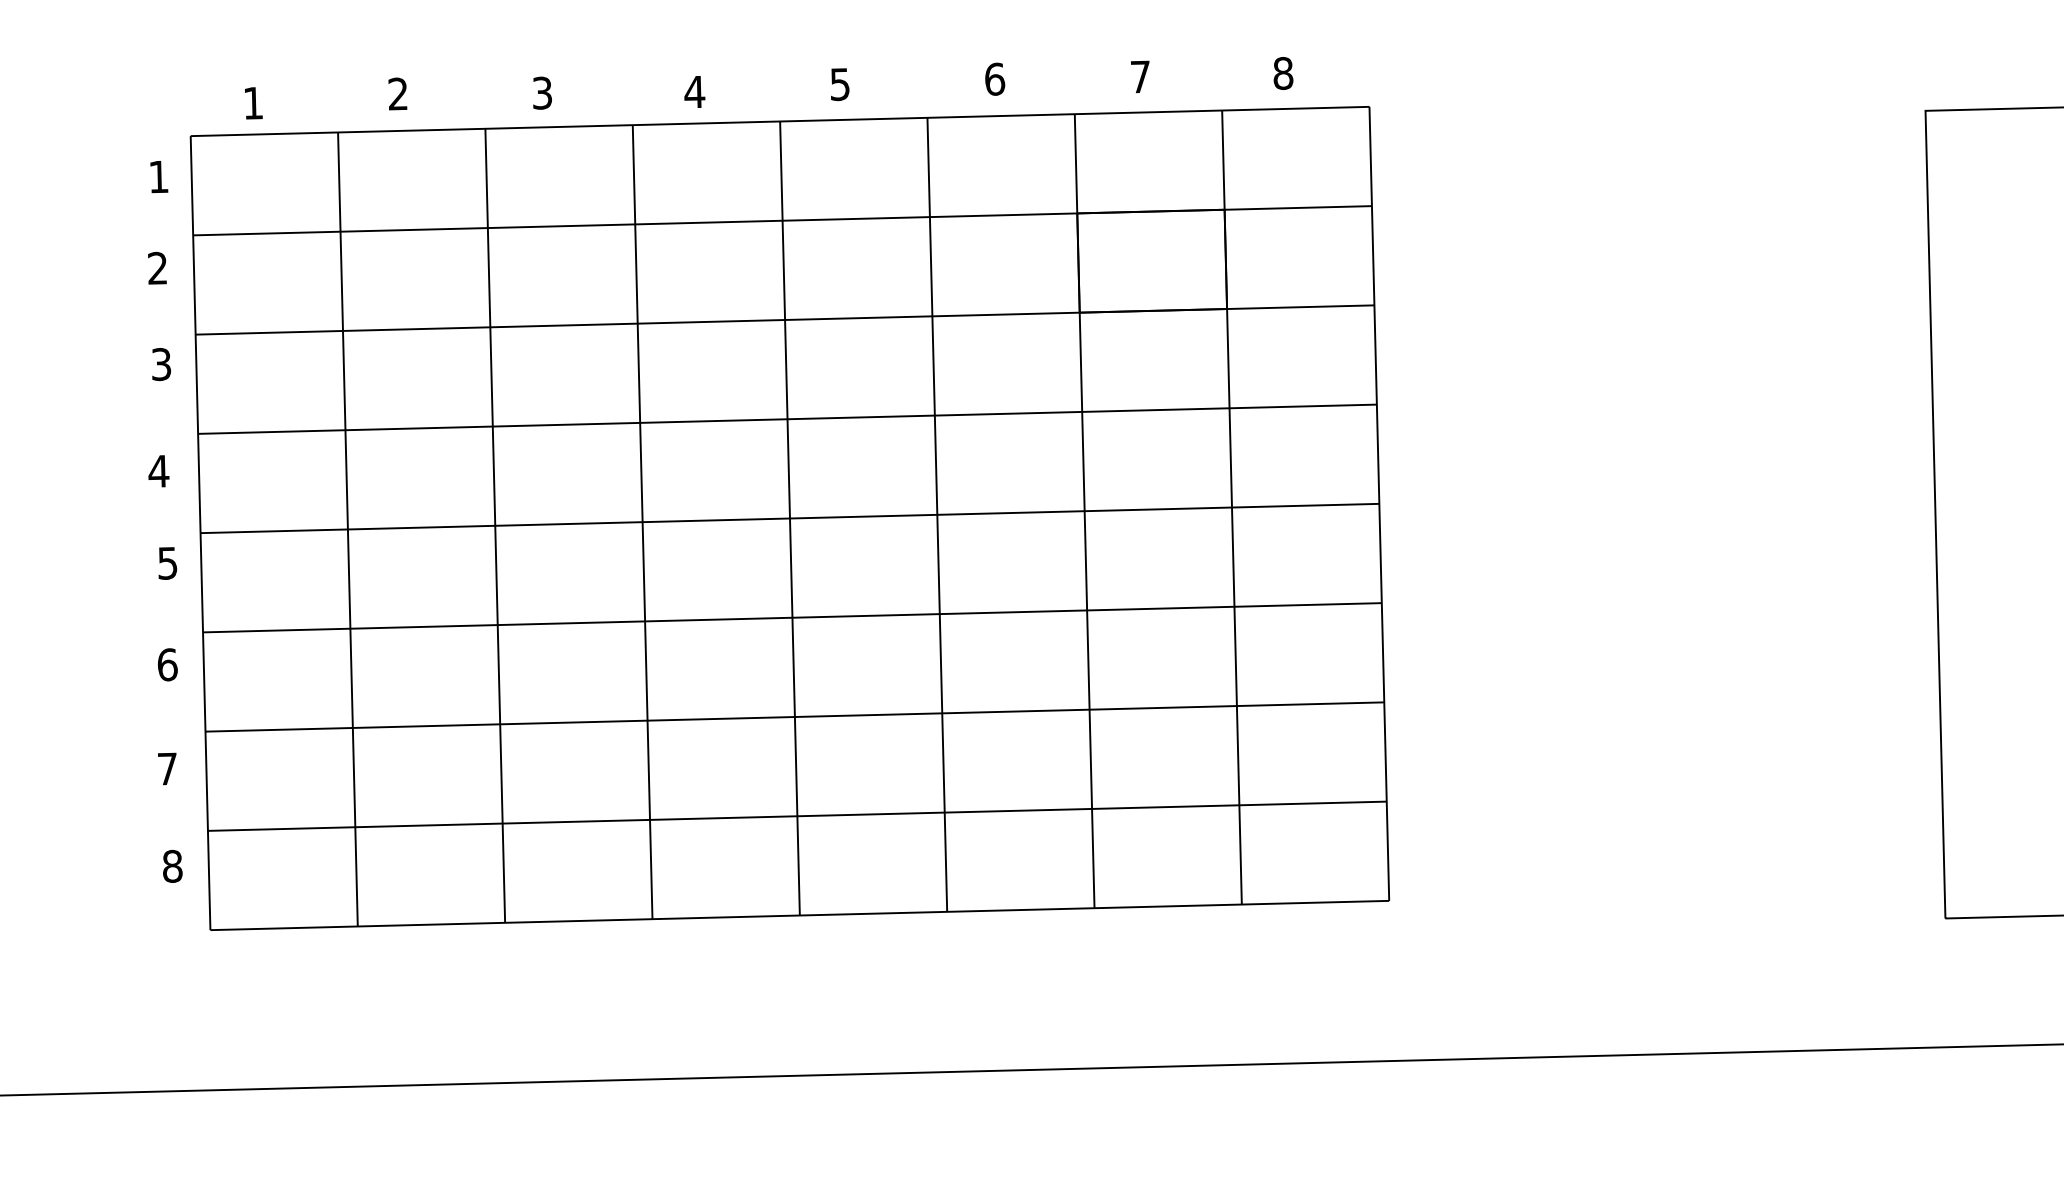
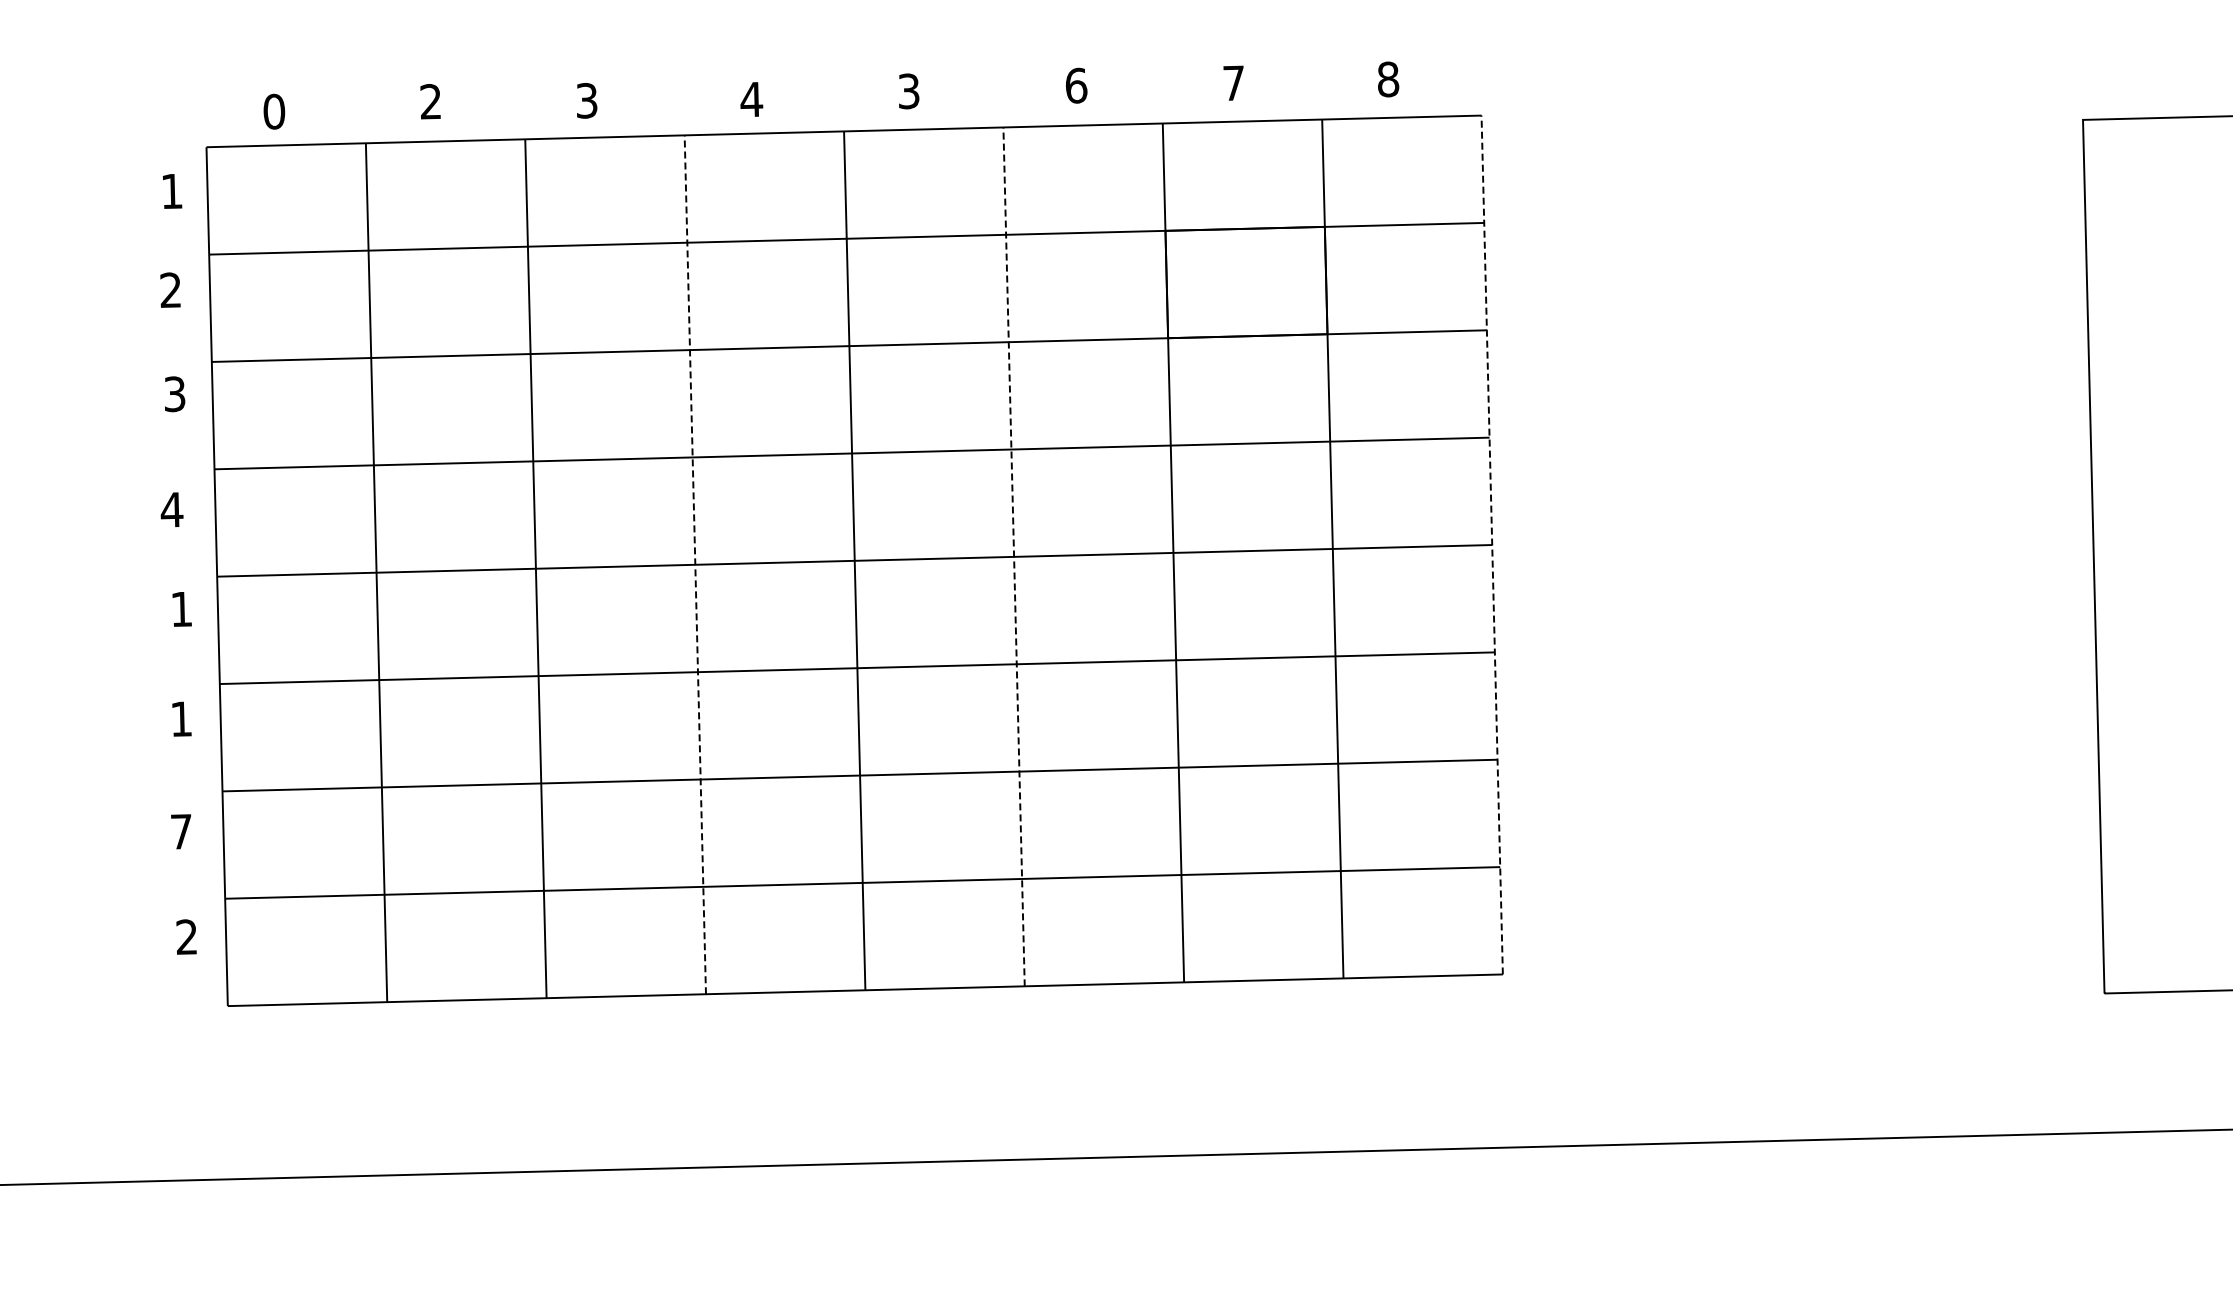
text: (840, 83) -> (909, 90), 5 -> 3
text: (253, 103) -> (274, 111), 1 -> 0
line: (1379, 504) -> (1492, 545), solid -> dashed
line: (937, 514) -> (1014, 556), solid -> dashed
line: (642, 521) -> (695, 564), solid -> dashed
text: (167, 563) -> (181, 609), 5 -> 1
text: (167, 665) -> (181, 719), 6 -> 1
text: (172, 866) -> (186, 937), 8 -> 2

